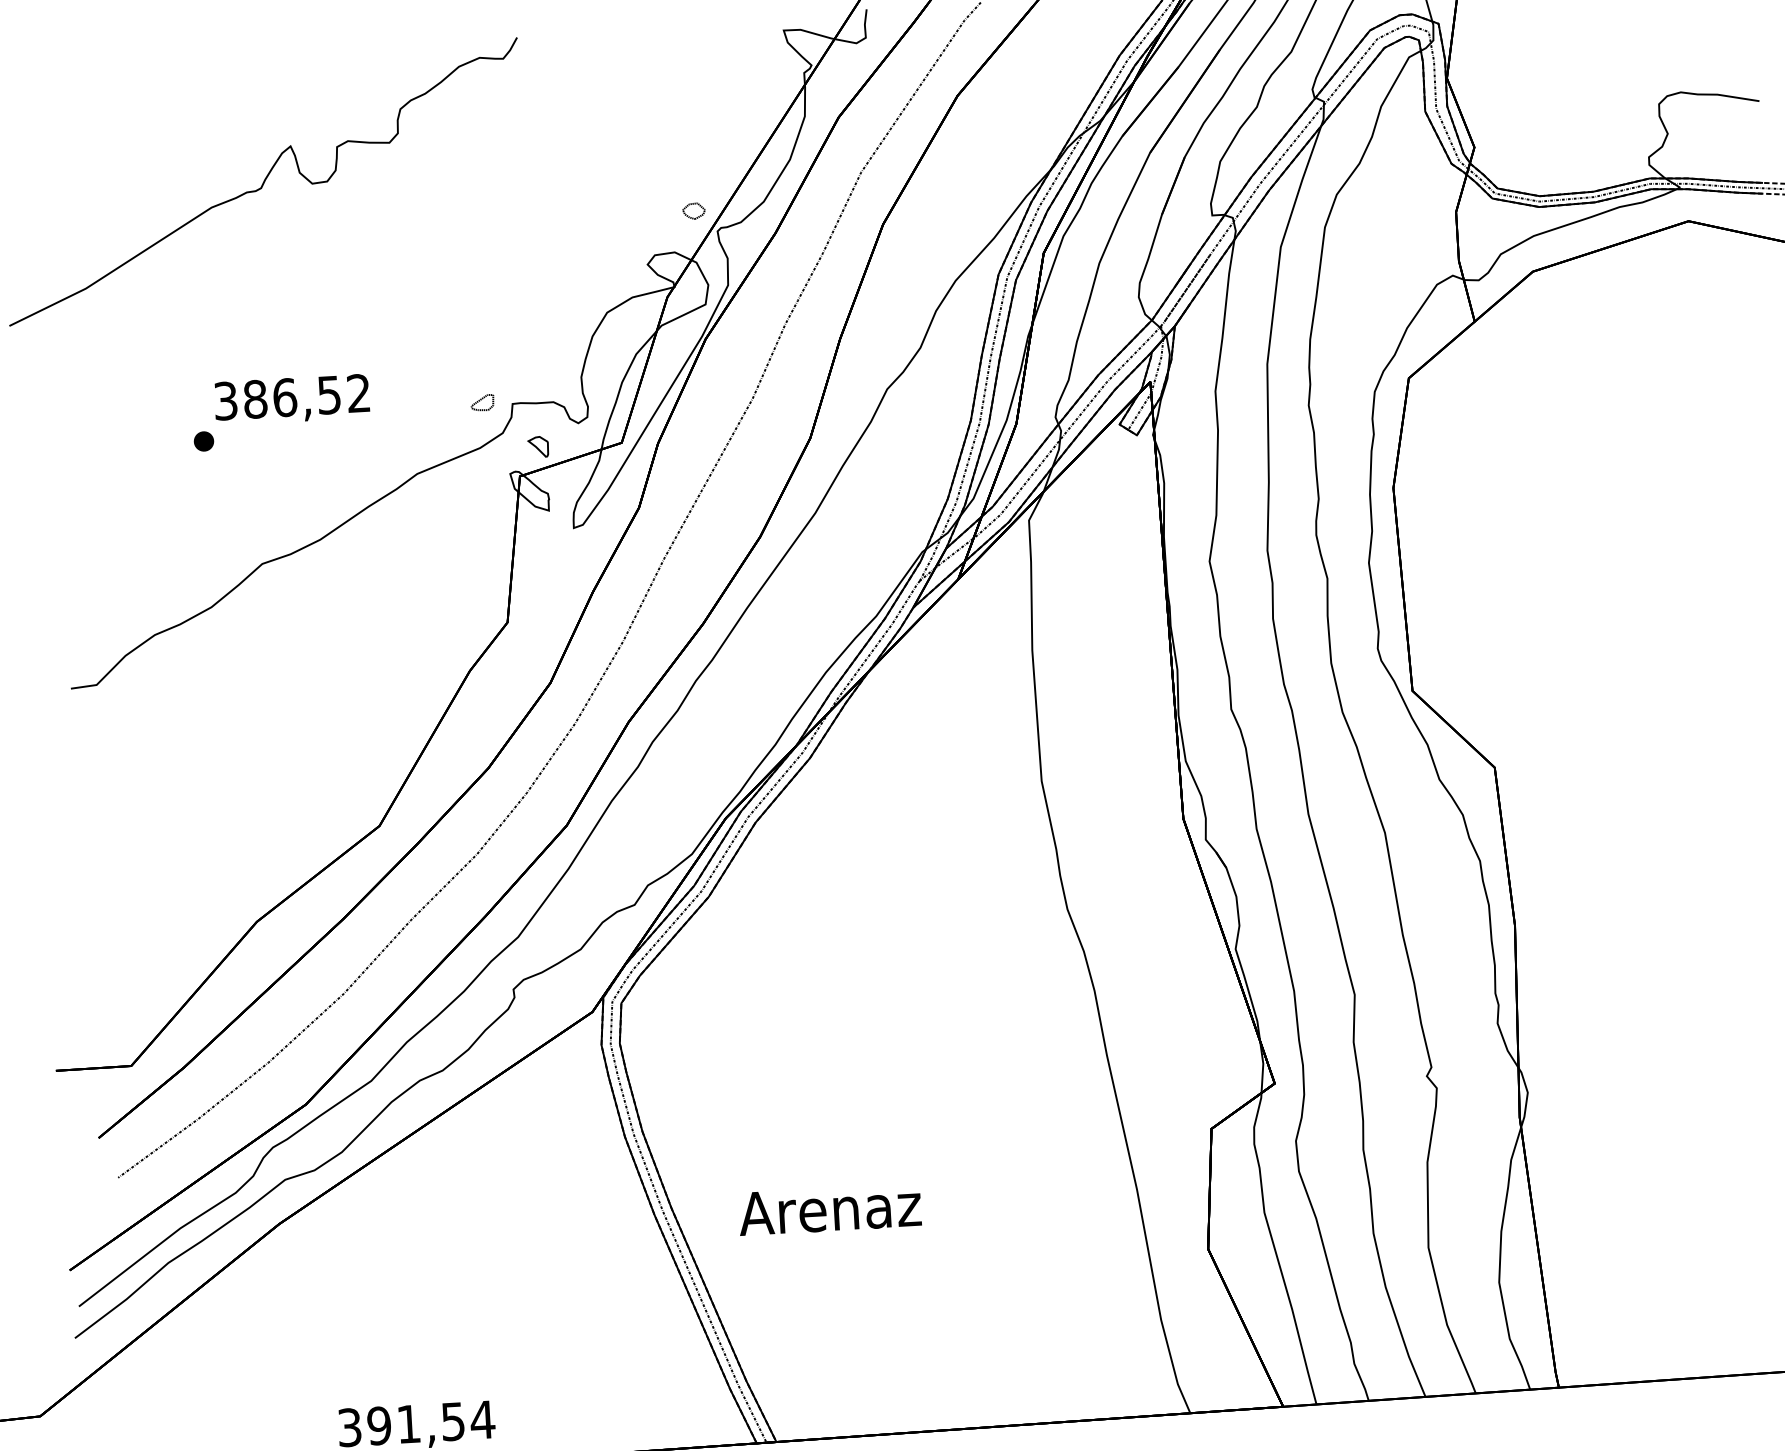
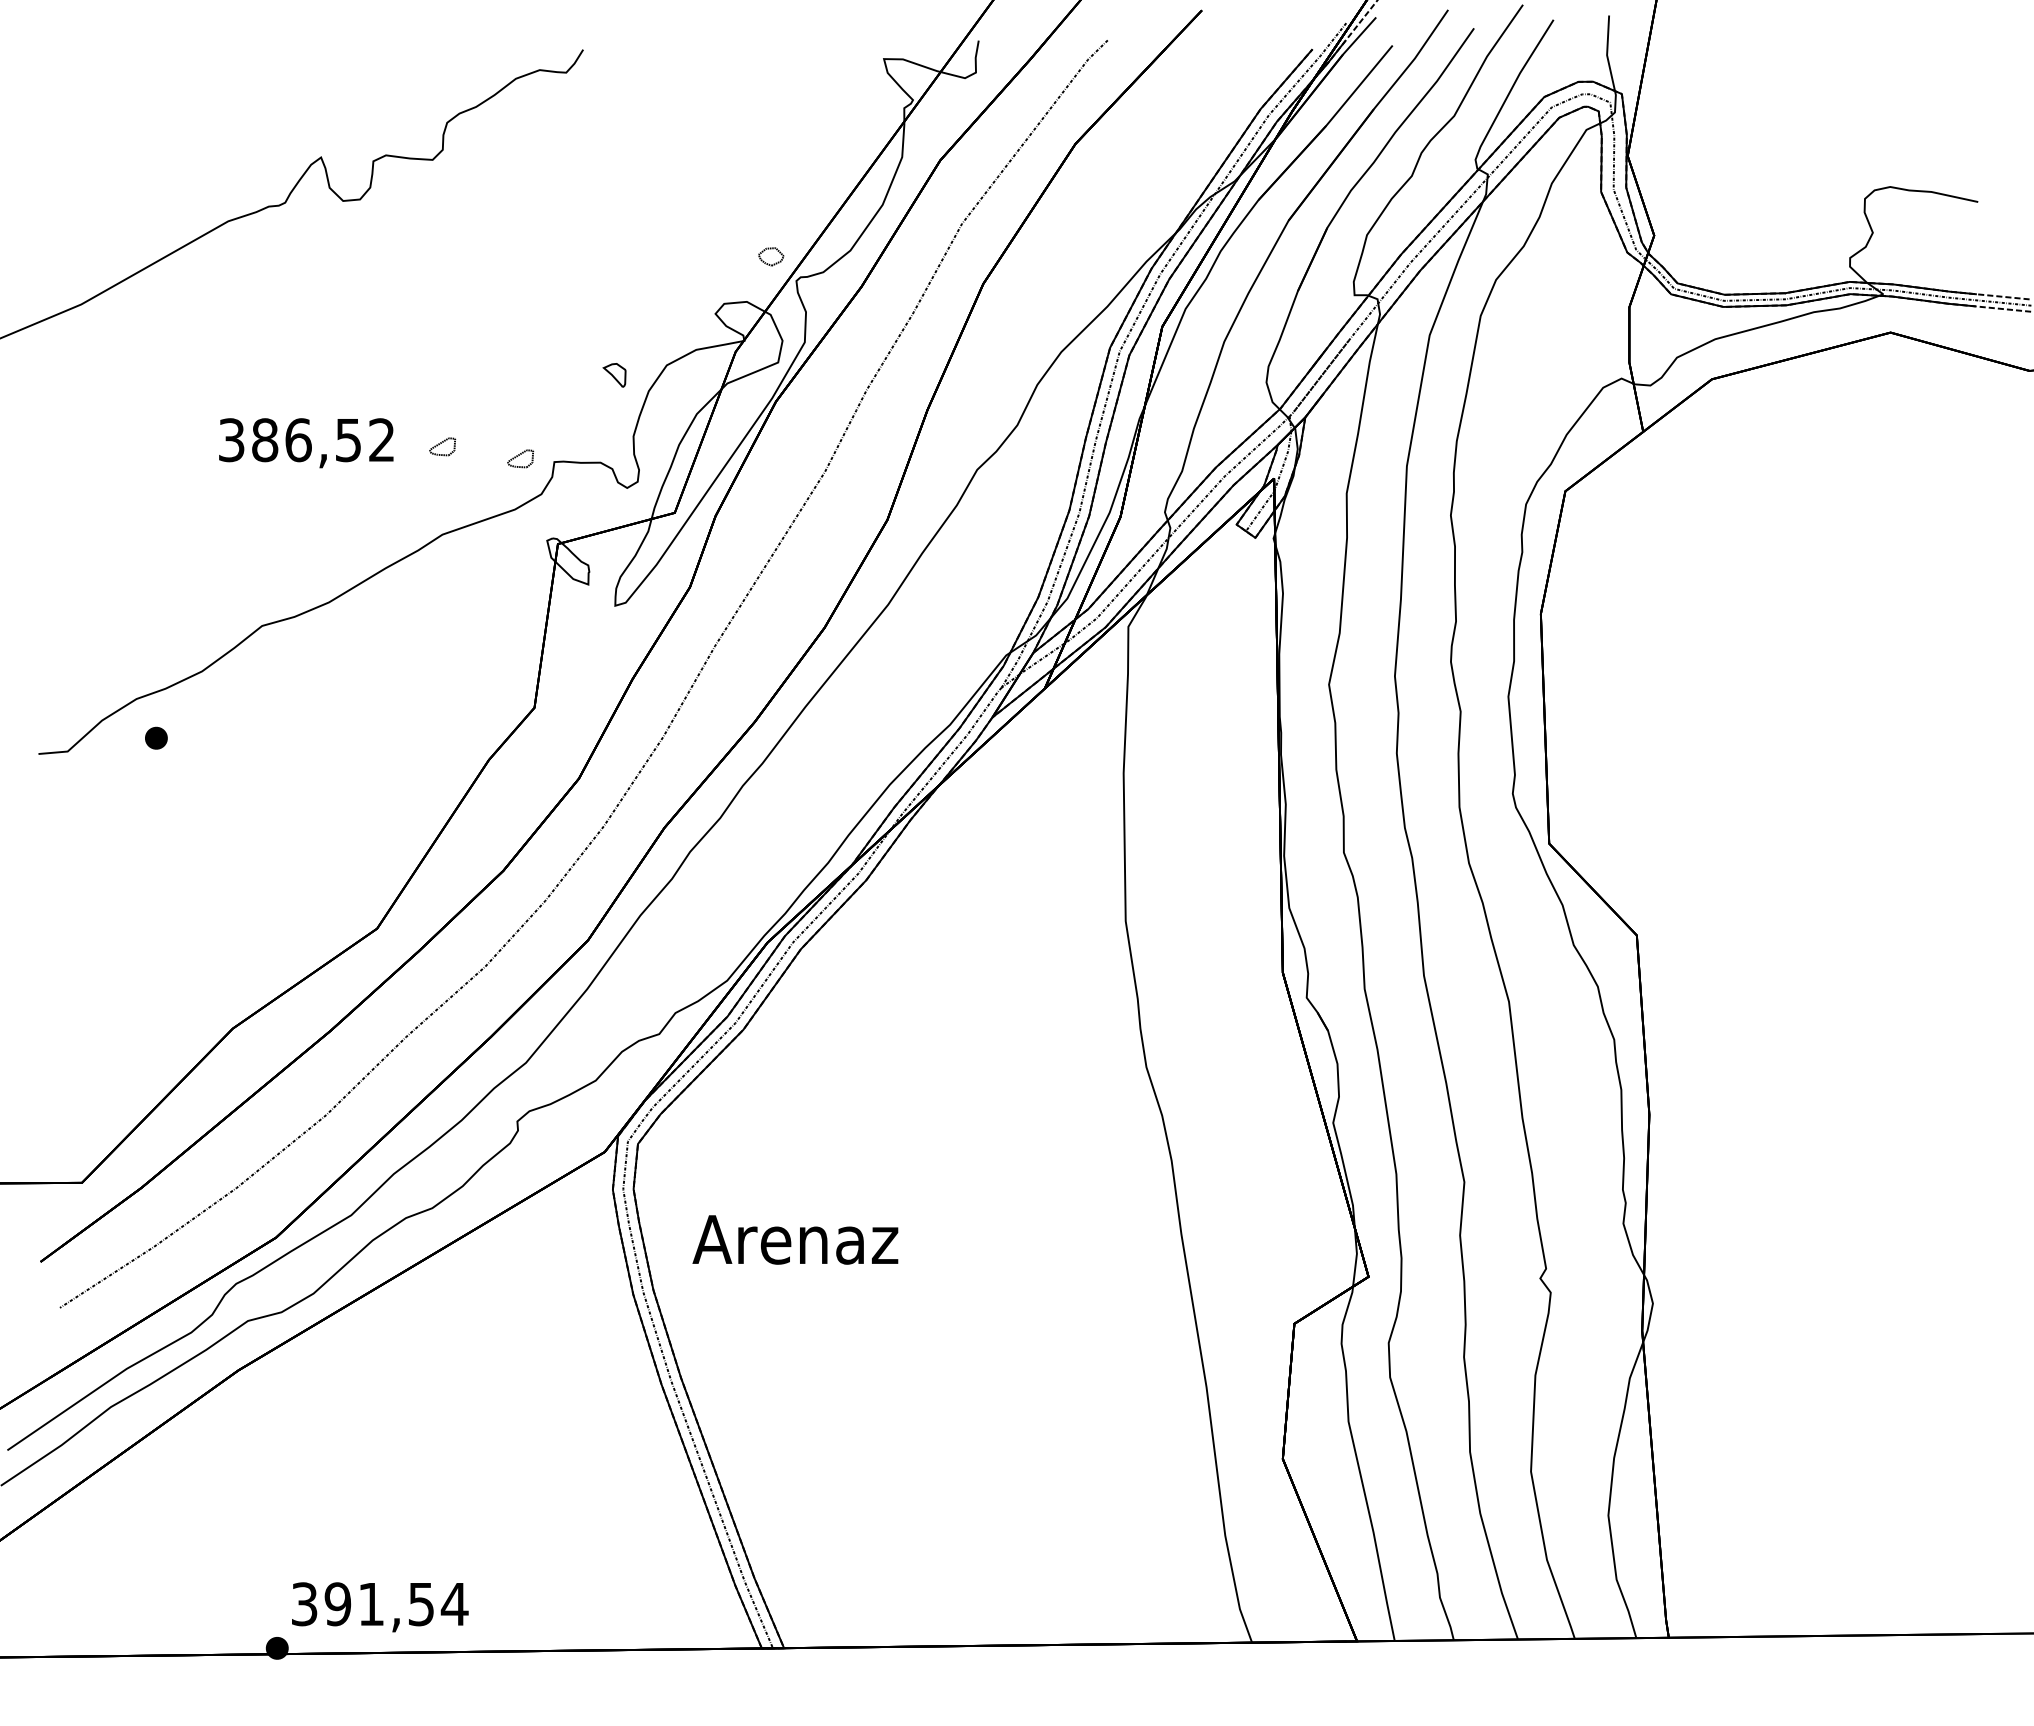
part: (412, 395) -> (442, 446), added
part: (204, 440) -> (156, 737), moved
part: (538, 447) -> (614, 375), moved
text: (829, 1209) -> (795, 1239), moved

